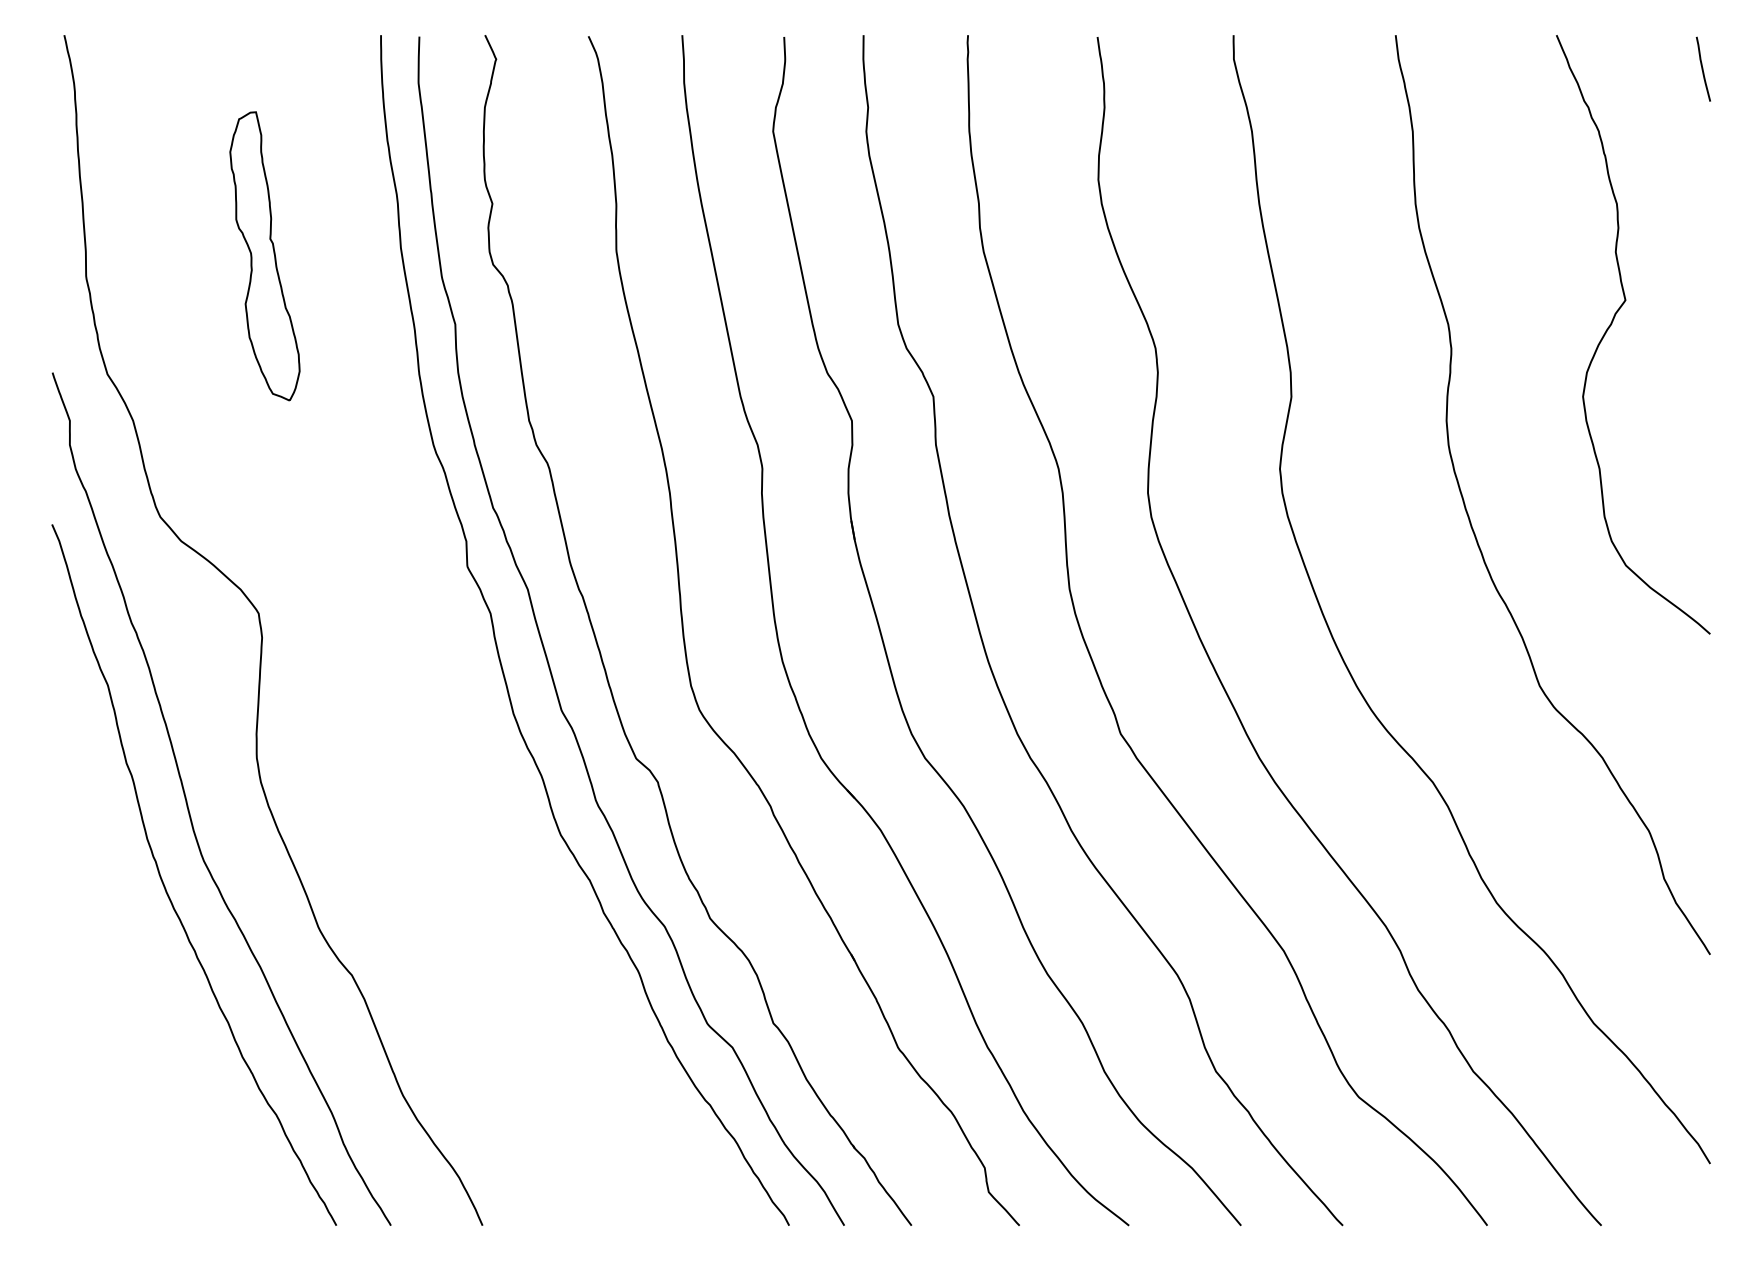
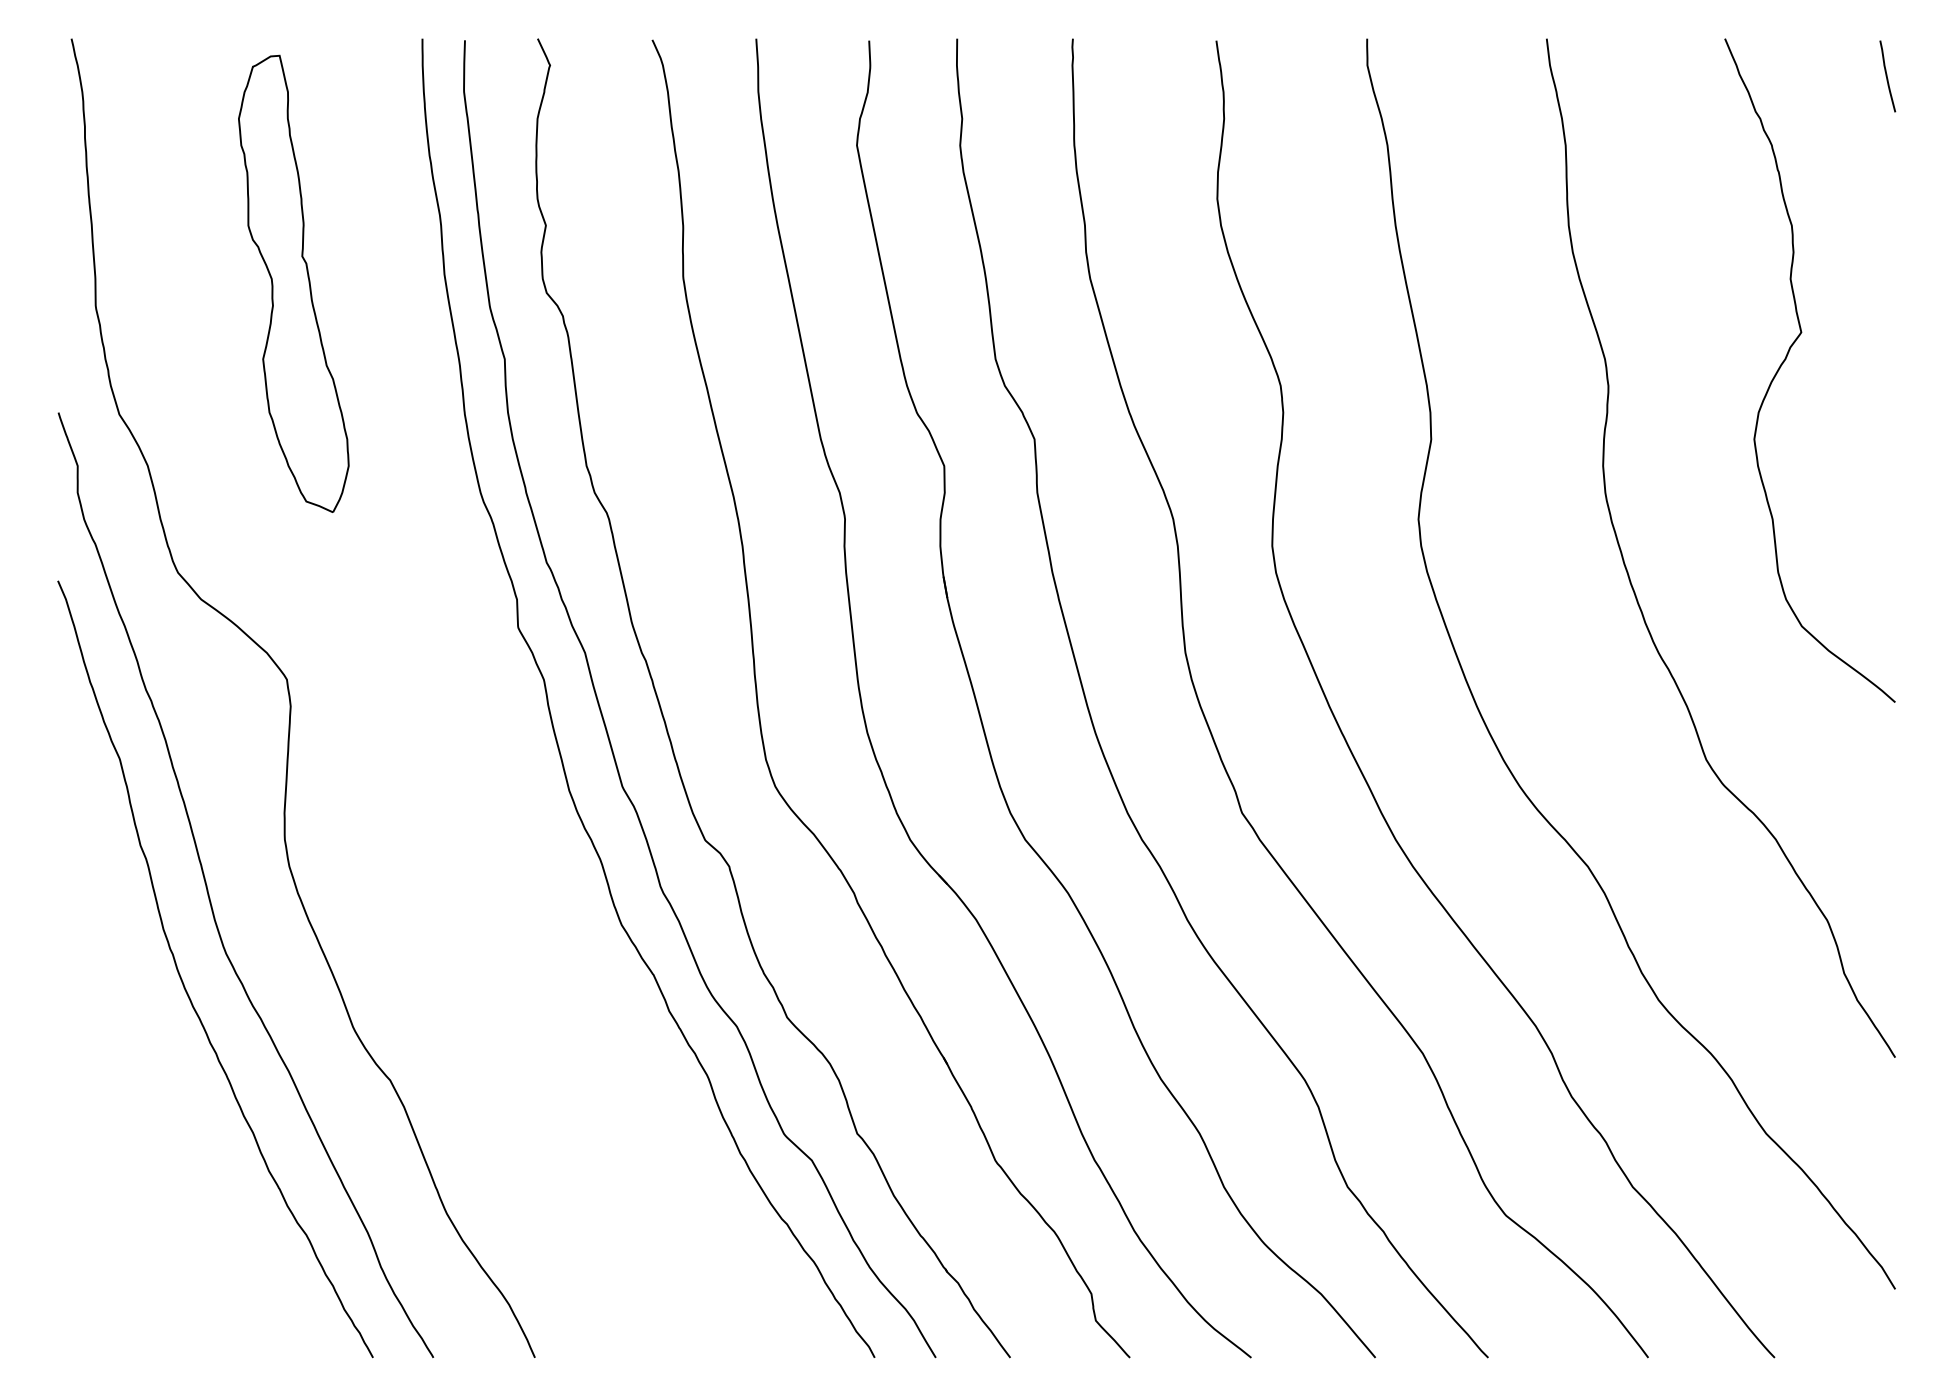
part: (264, 256) -> (293, 283), size x1.43

